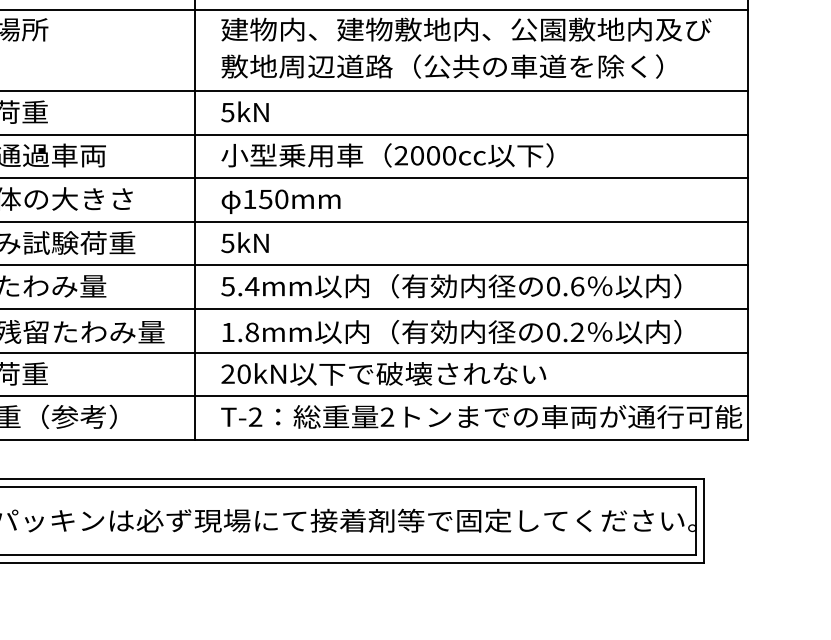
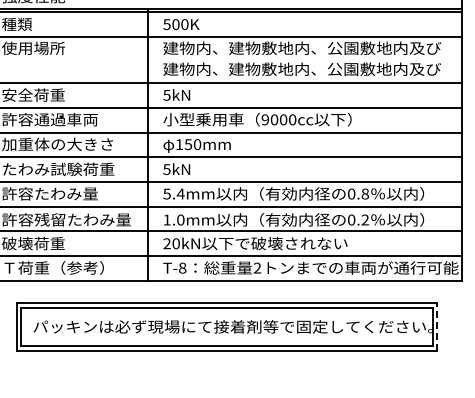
text: (465, 66) -> (301, 69), 敷地周辺道路（公共の車道を除く） -> 建物内、建物敷地内、公園敷地内及び
text: (401, 156) -> (265, 120), 2000cc -> 9000cc
text: (577, 285) -> (365, 193), 0.6 -> 0.8
text: (251, 333) -> (180, 220), 1.8mm -> 1.0mm
text: (255, 416) -> (182, 267), T-2 -> T-8
line: (704, 520) -> (437, 326), solid -> dashed

